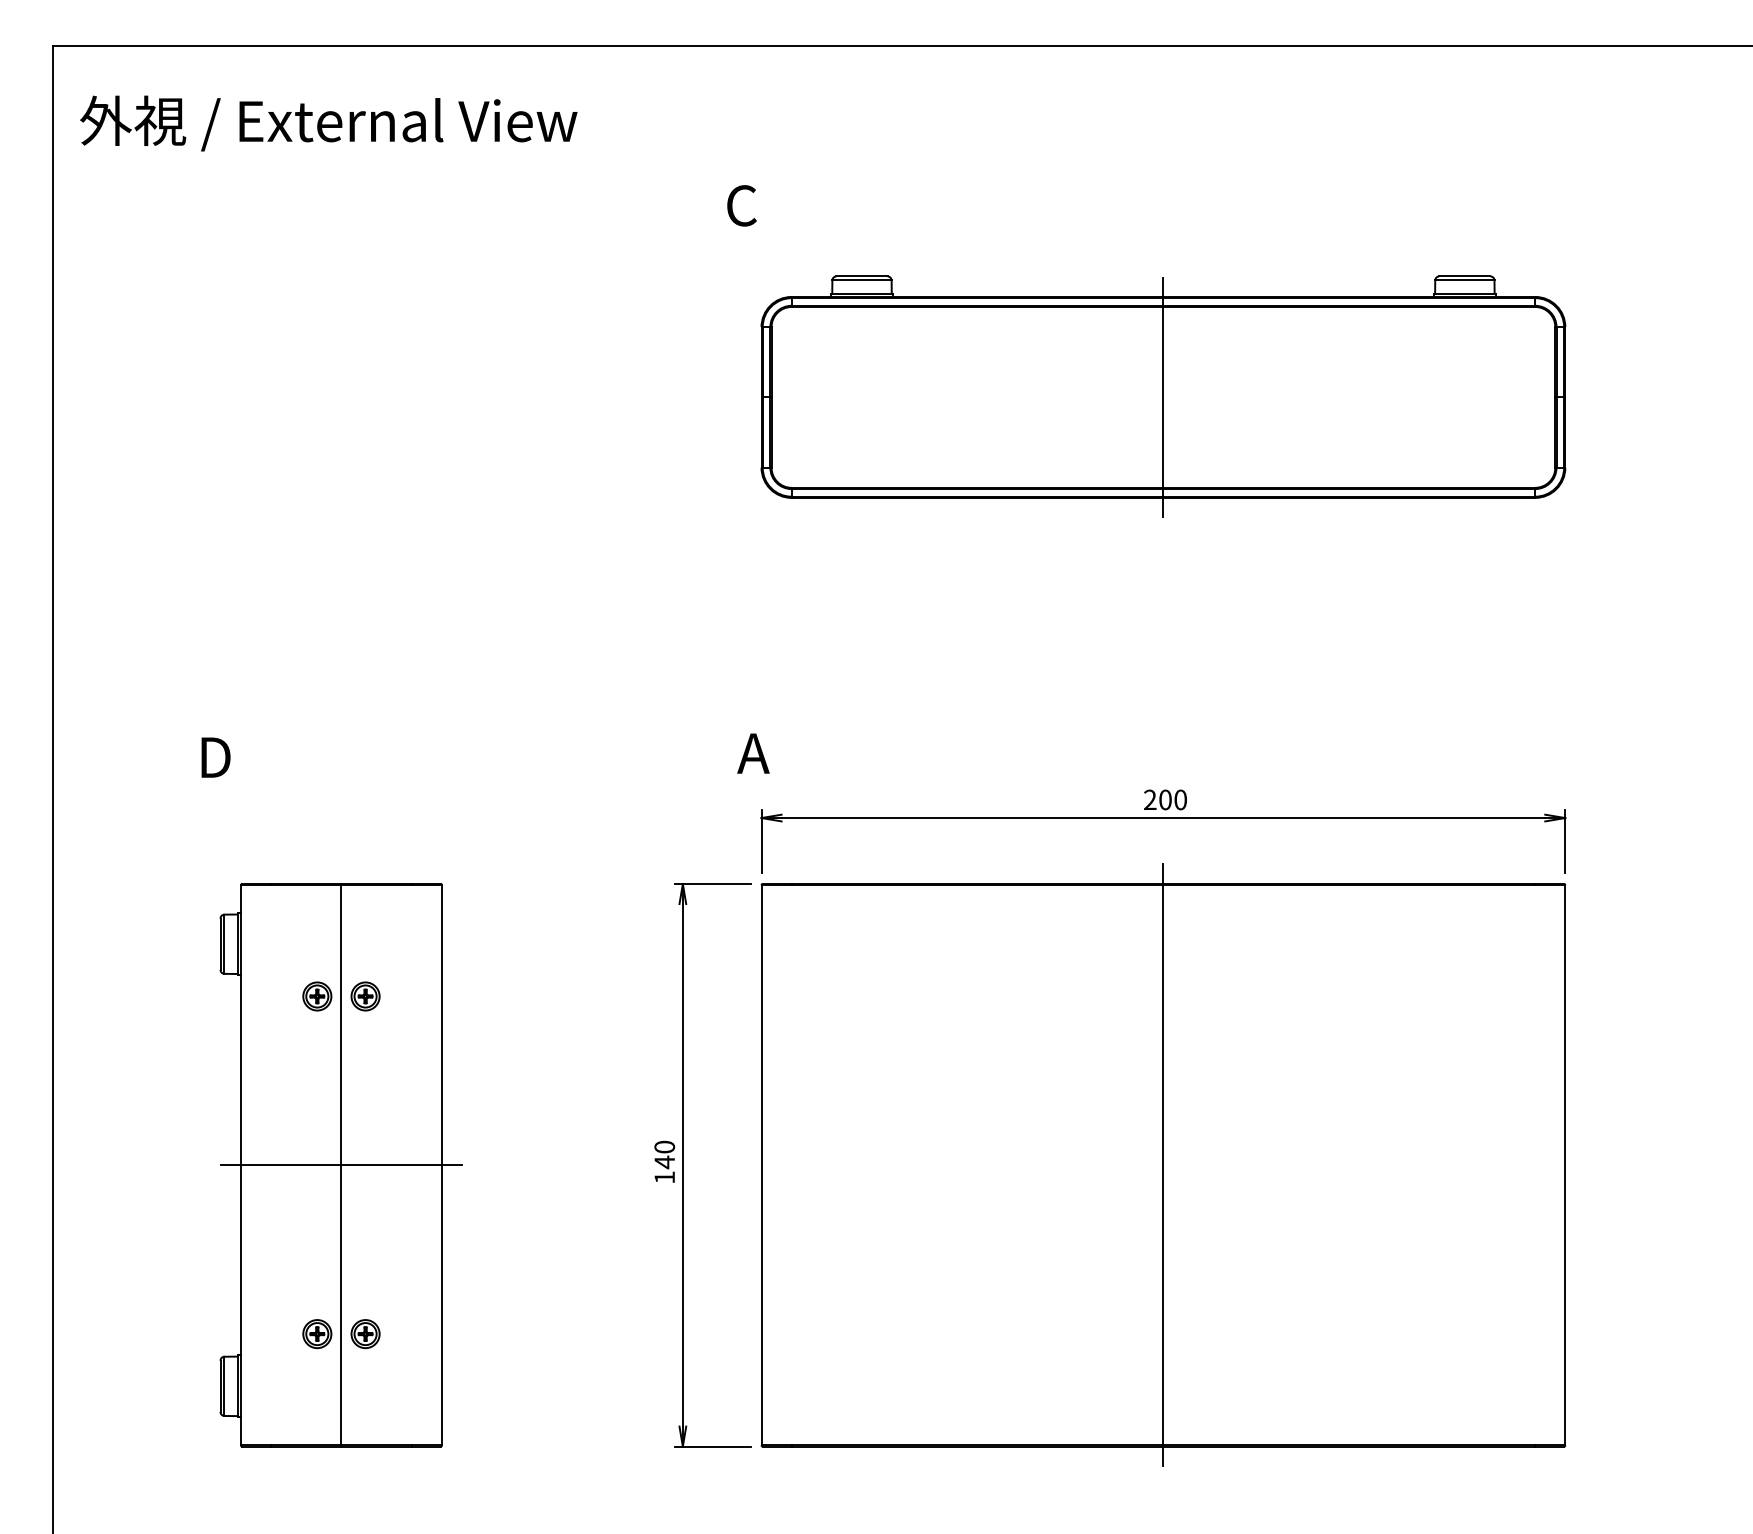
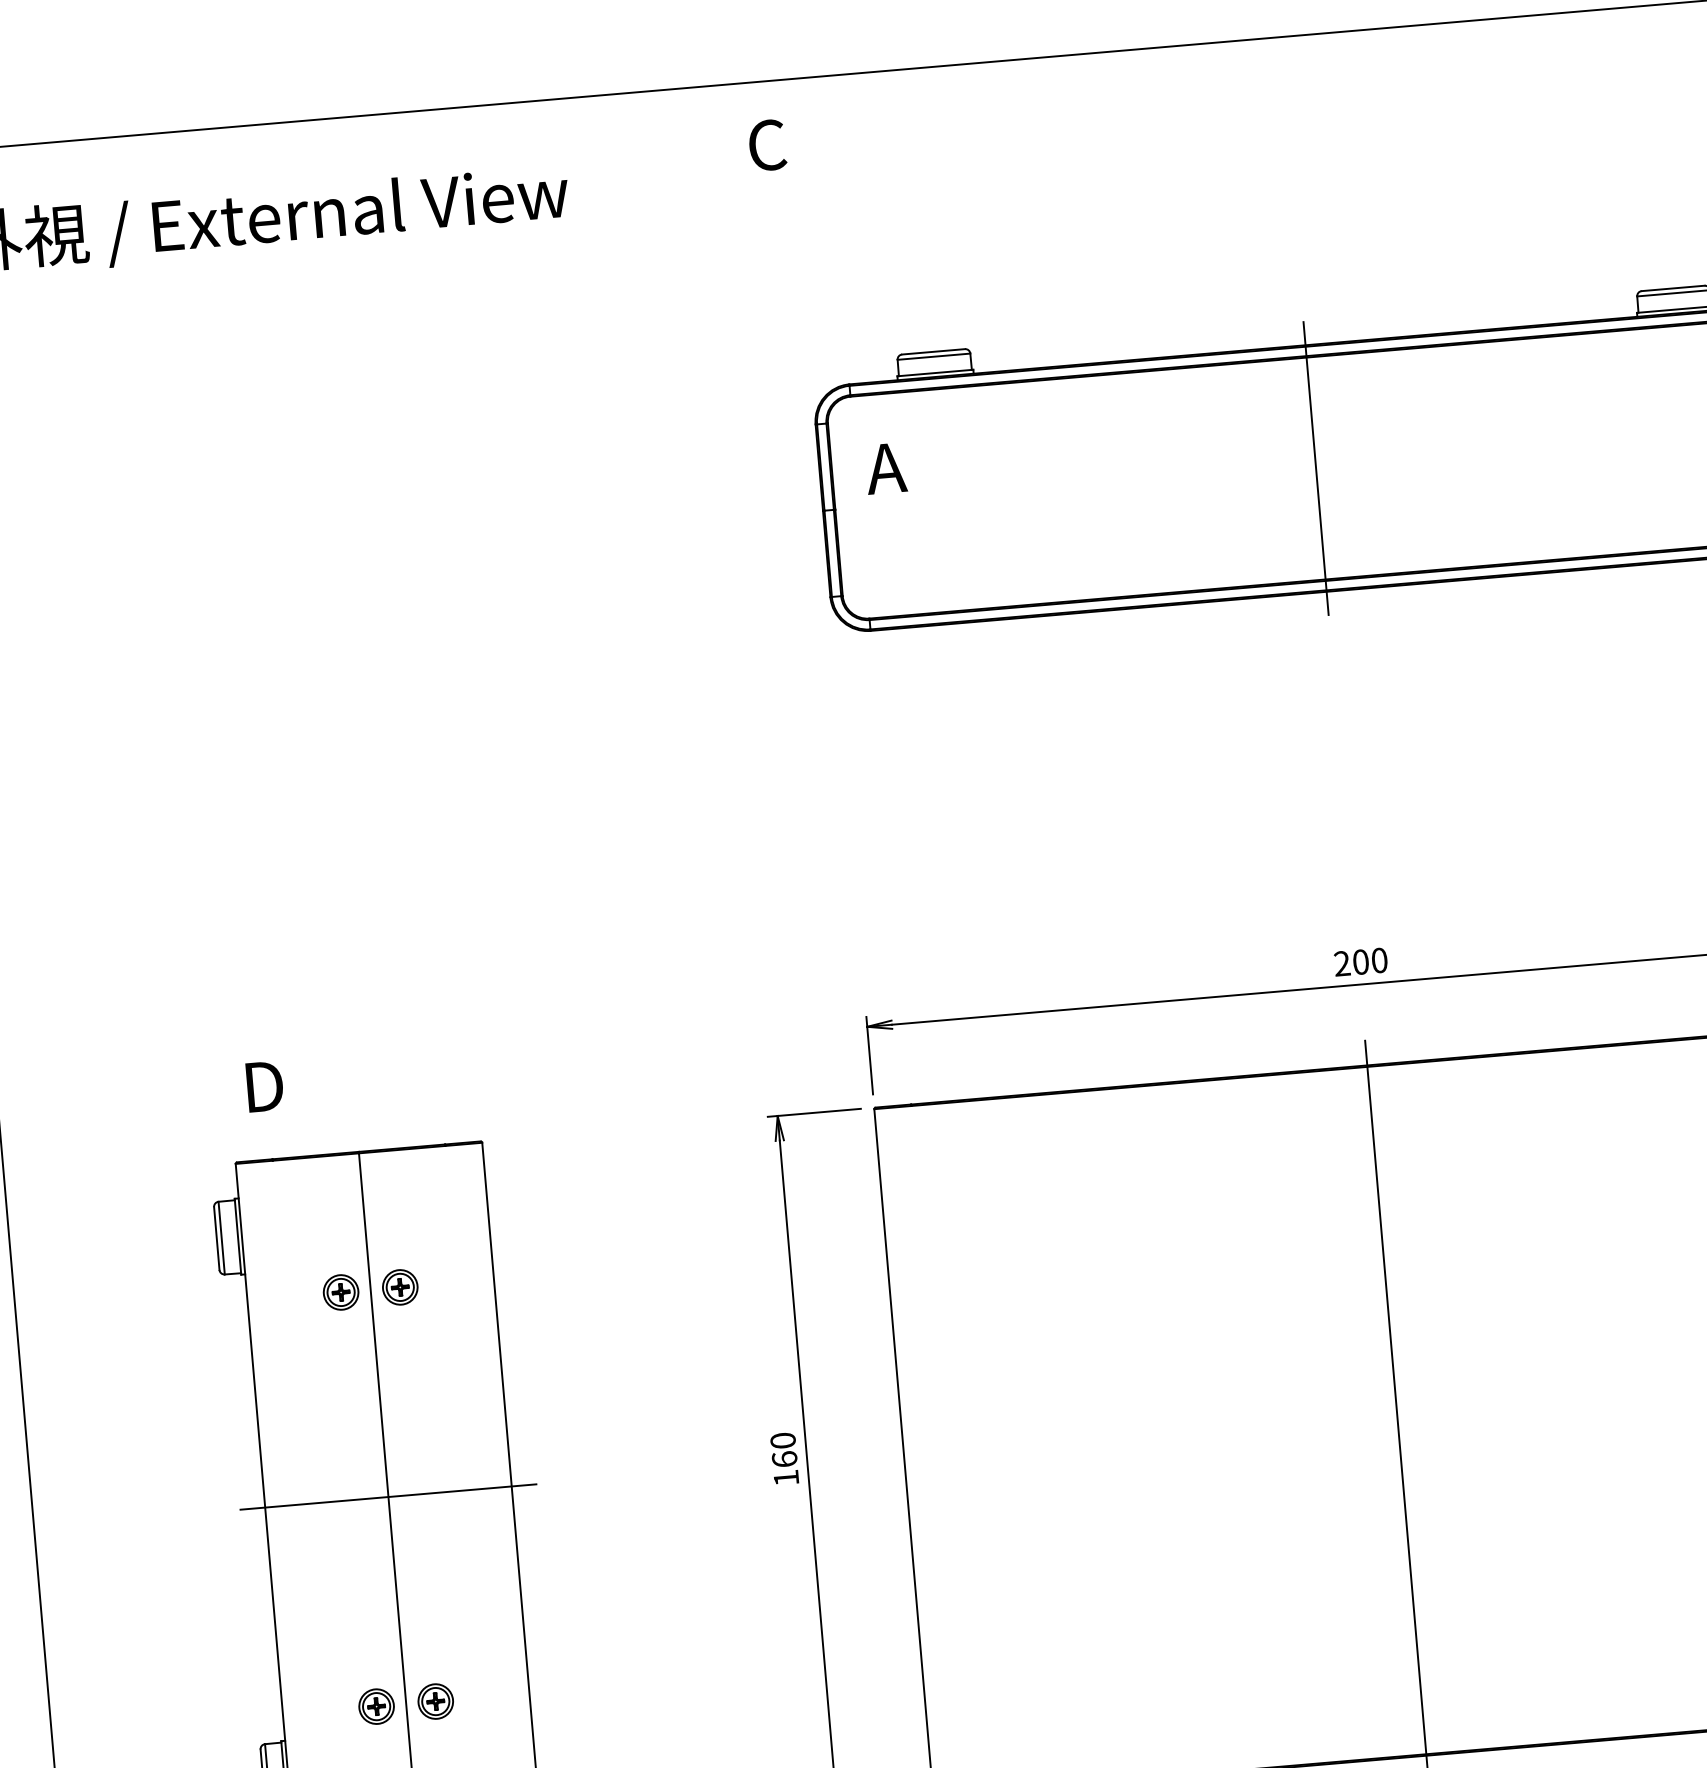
text: (741, 205) -> (766, 144), moved
text: (753, 753) -> (886, 468), moved
text: (215, 757) -> (264, 1086), moved
text: (664, 1162) -> (784, 1459), 140 -> 160

